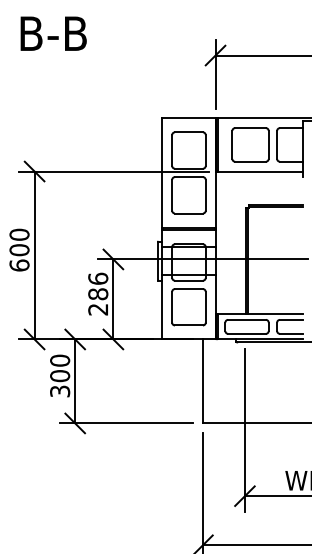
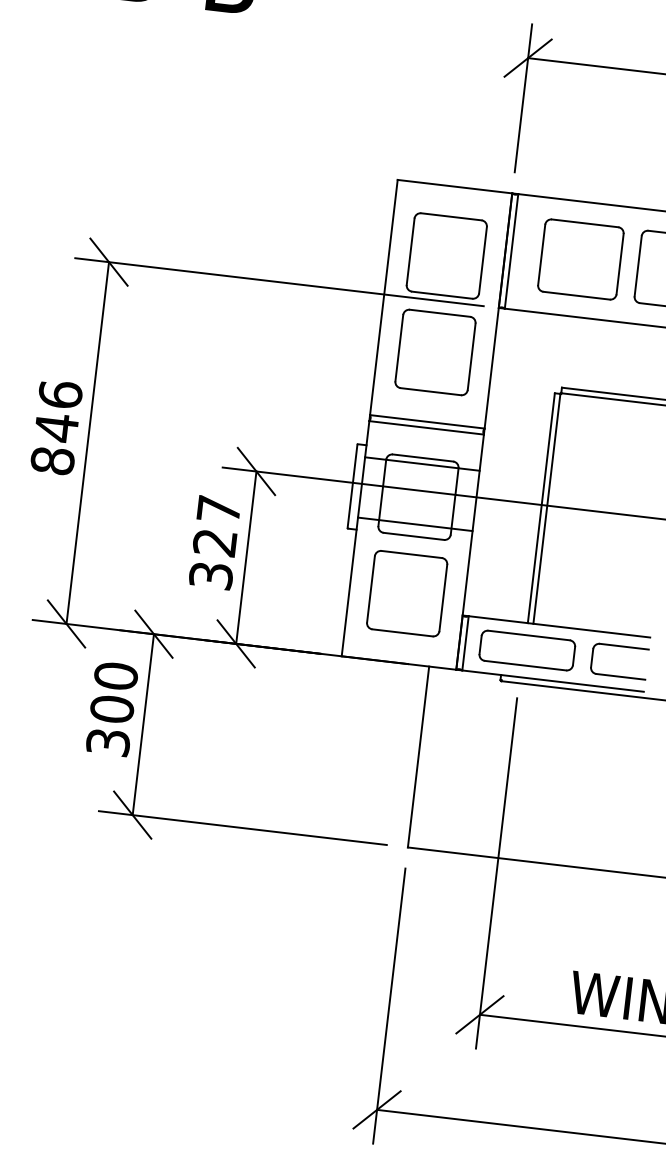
text: (19, 249) -> (56, 426), 600 -> 846
text: (98, 293) -> (215, 541), 286 -> 327

